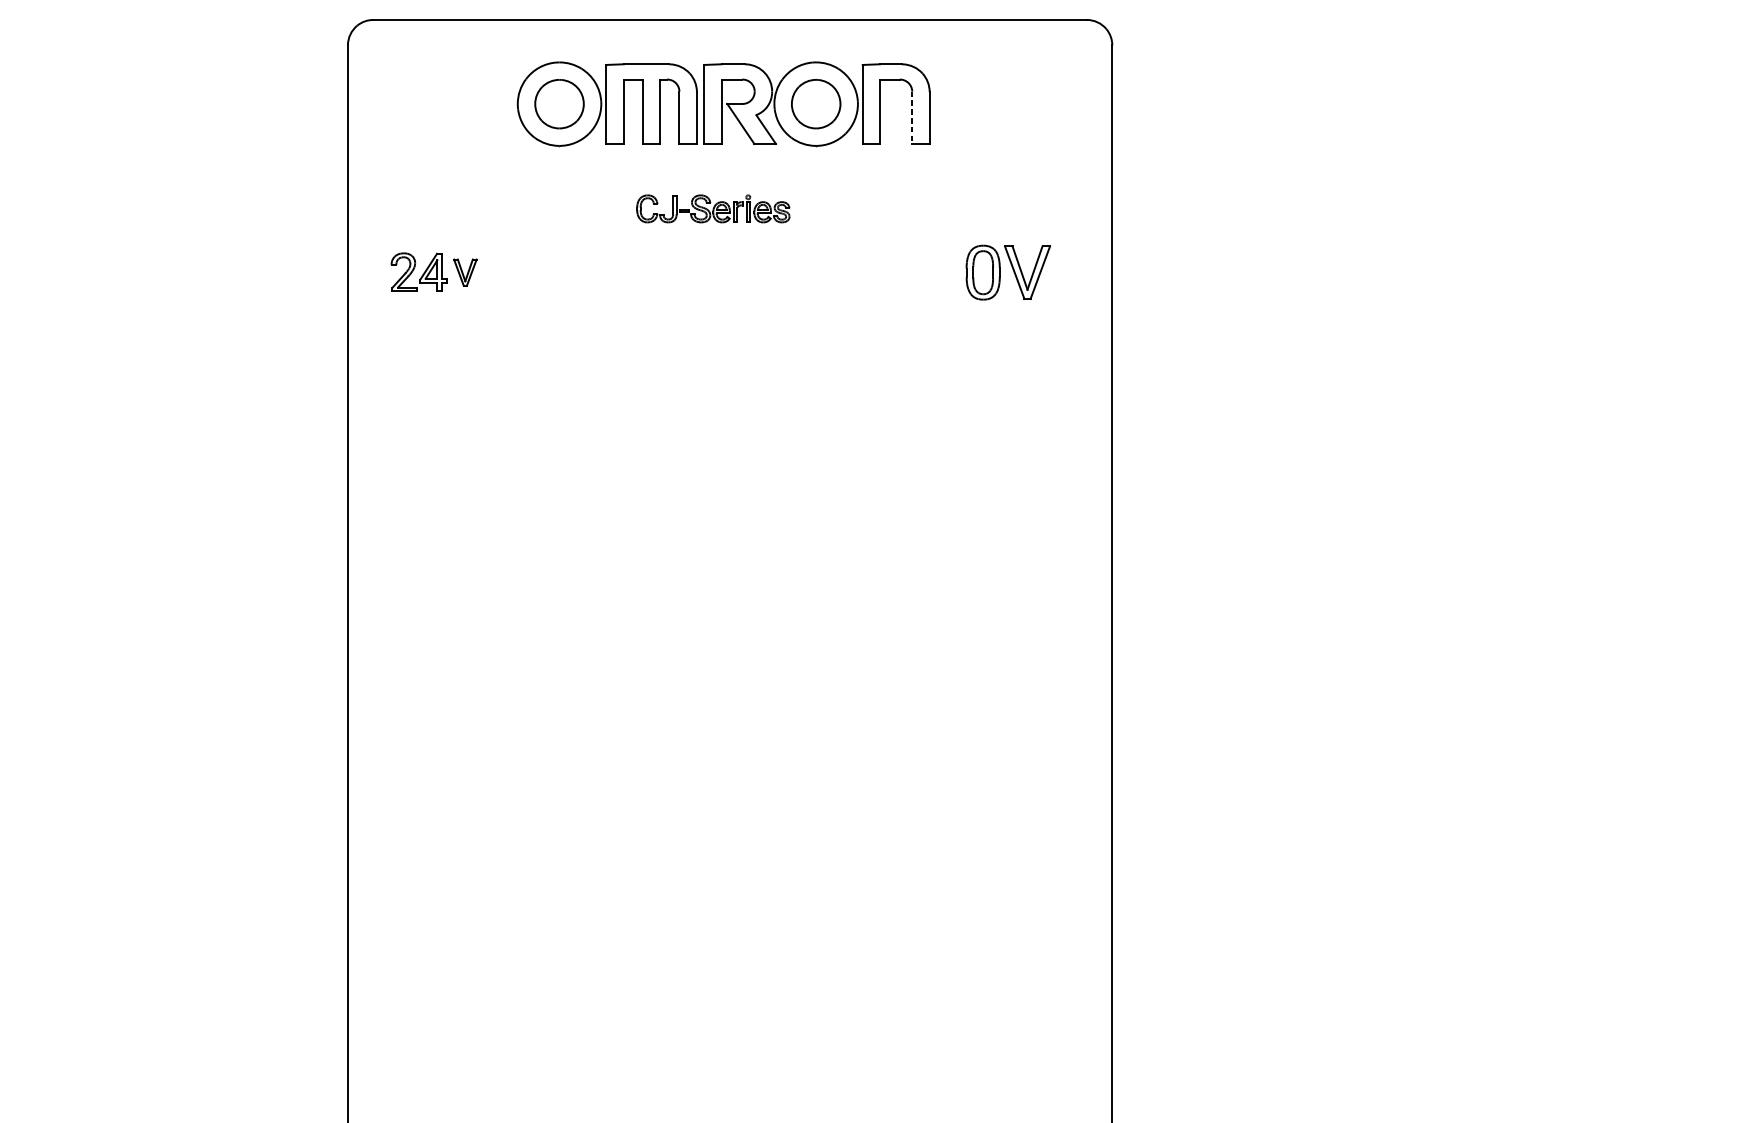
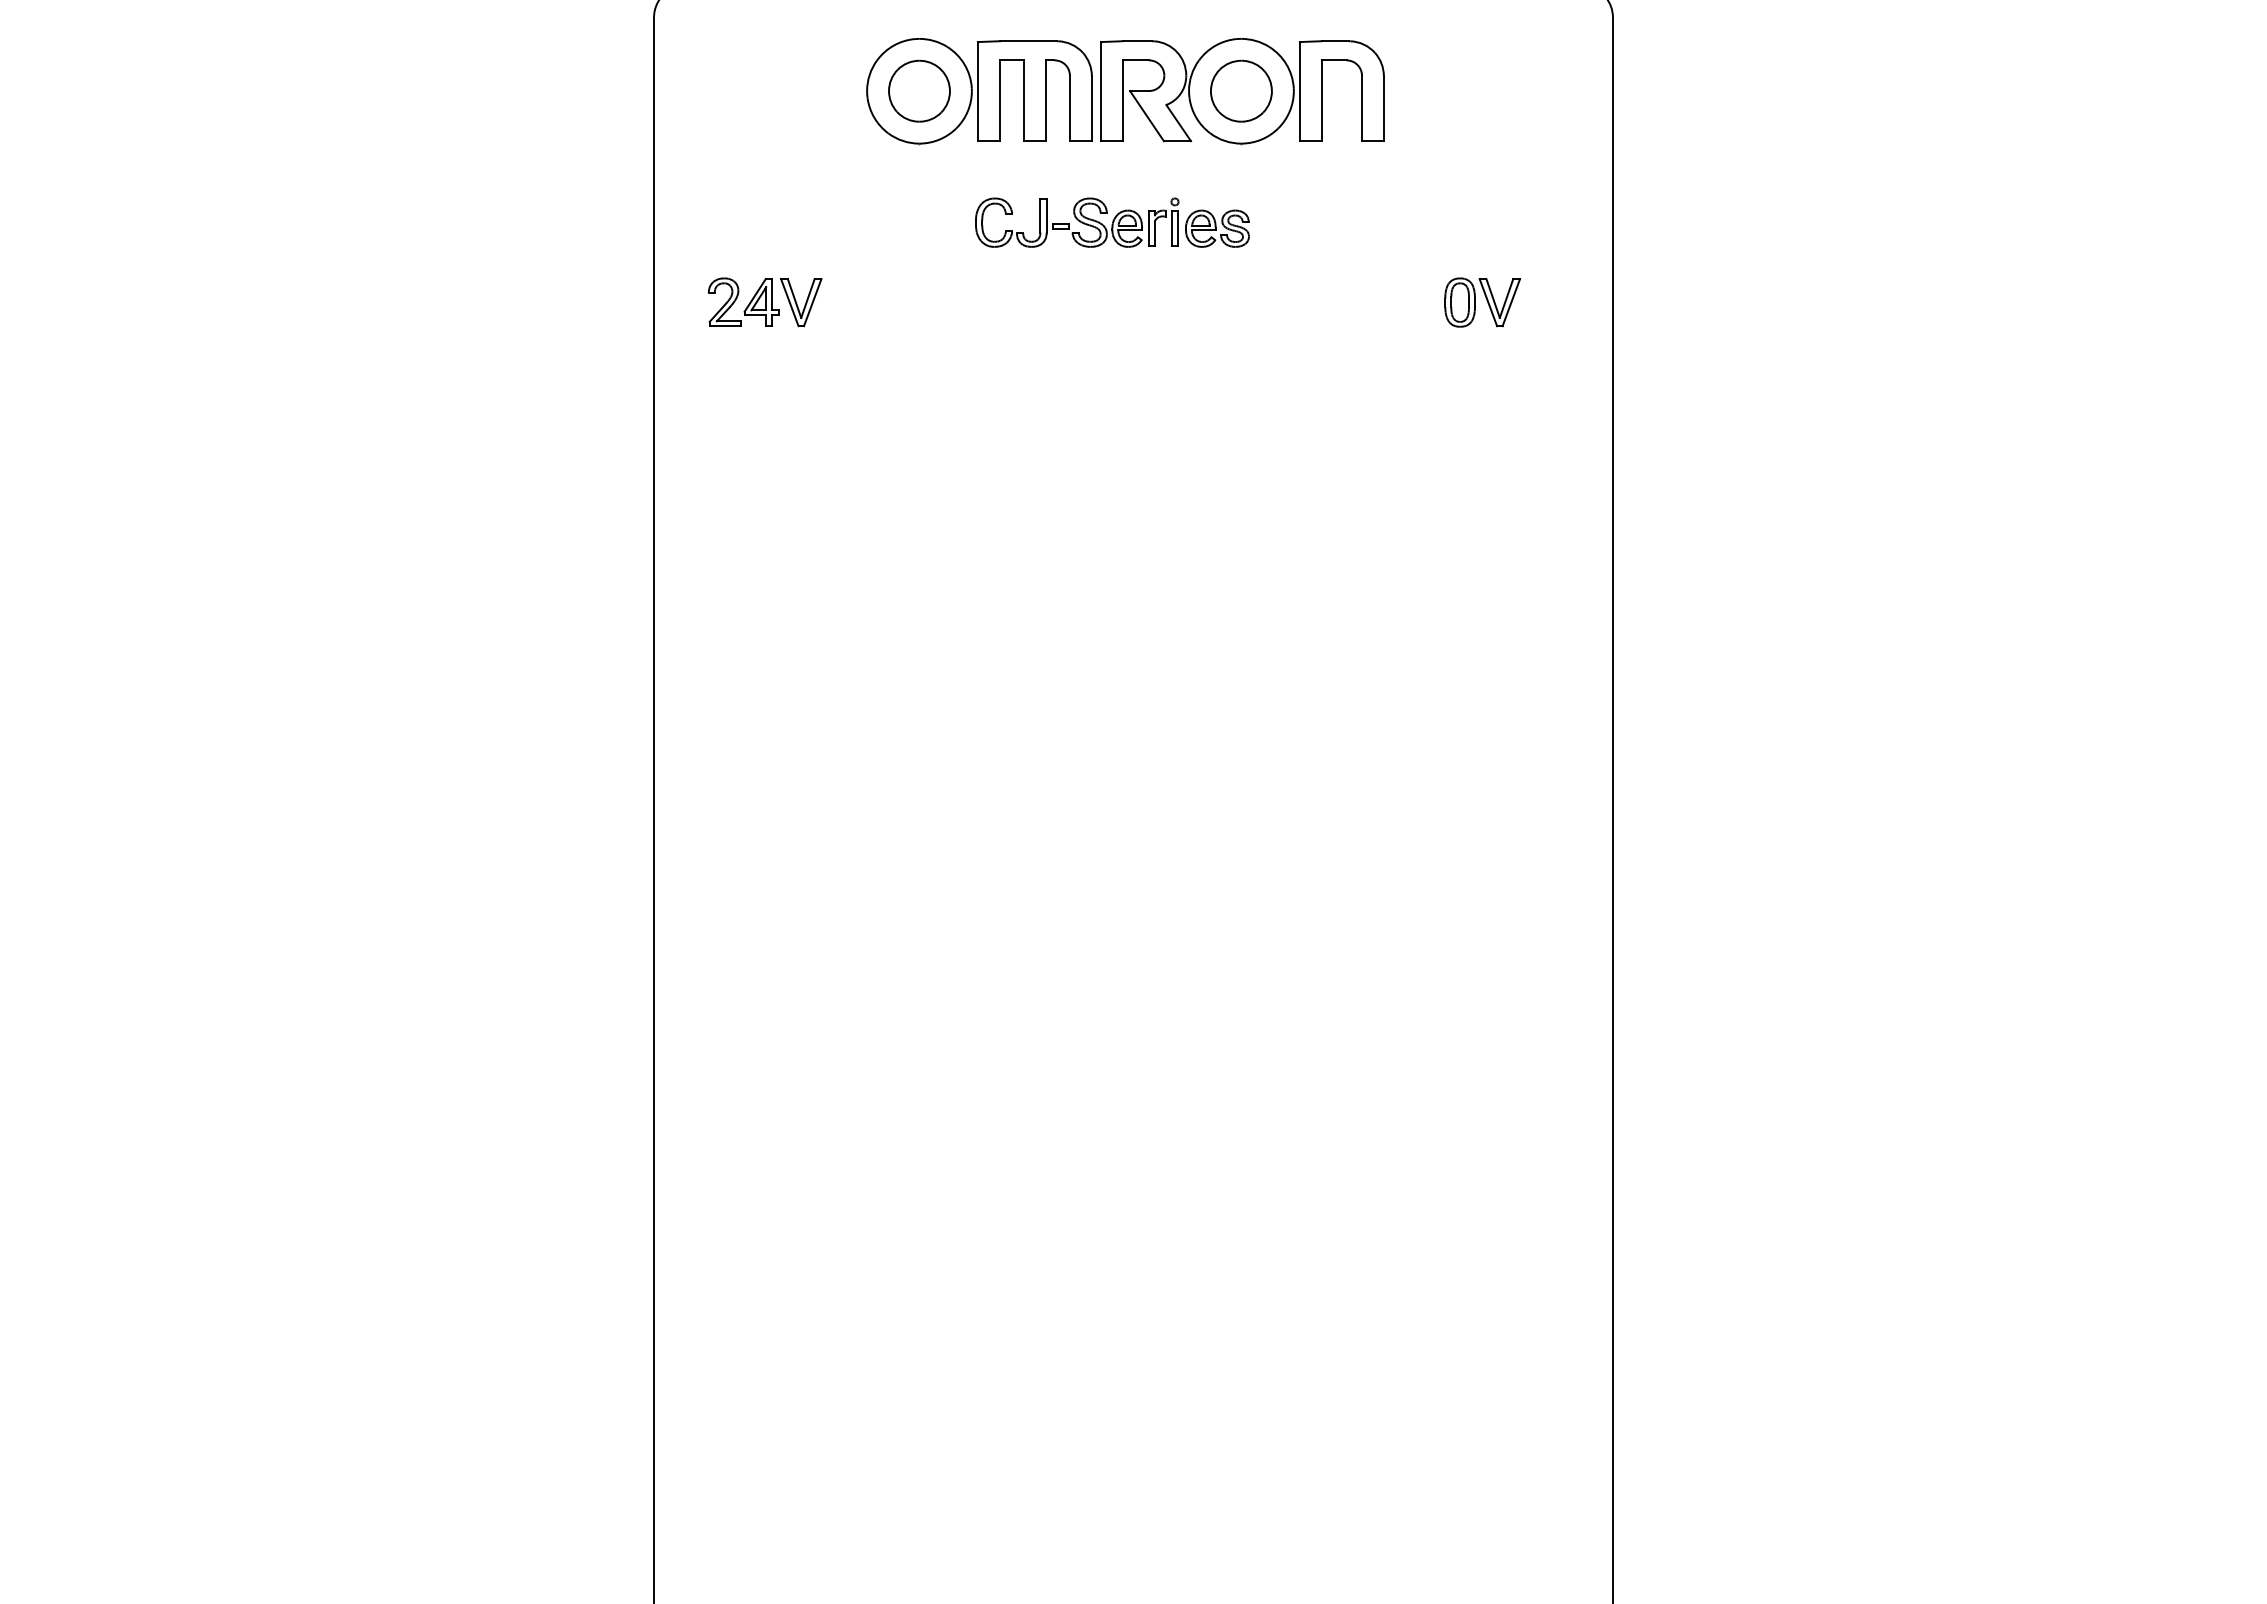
line: (911, 117) -> (1361, 108), dashed -> solid
part: (713, 208) -> (1112, 222), size x1.43
part: (465, 272) -> (801, 302), size x1.43
part: (1008, 272) -> (1482, 302), size x0.71

